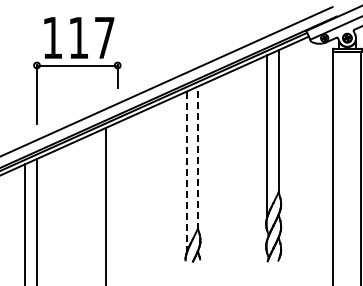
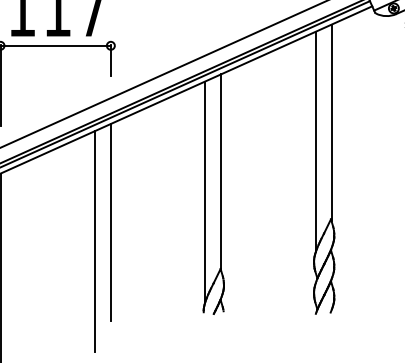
line: (198, 158) -> (221, 172), dashed -> solid
line: (186, 172) -> (204, 192), dashed -> solid
line: (117, 194) -> (110, 222), added

